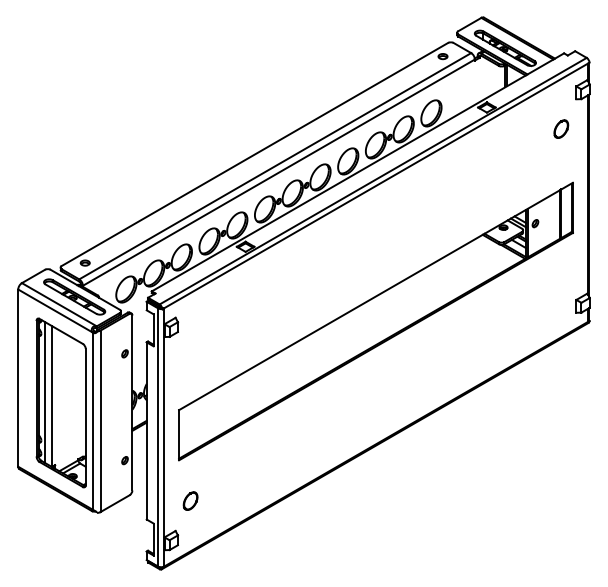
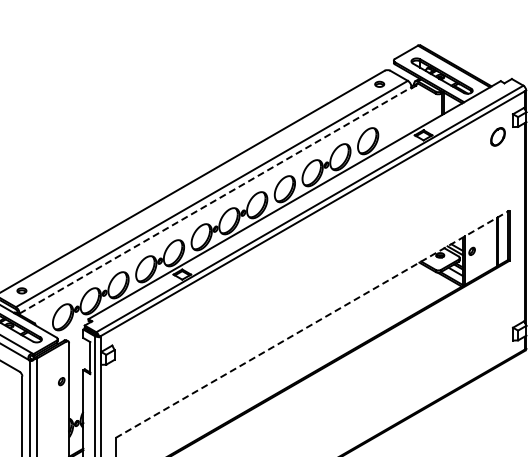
part: (561, 128) -> (498, 136), moved
line: (279, 172) -> (216, 200), solid -> dashed
line: (376, 296) -> (313, 324), solid -> dashed

